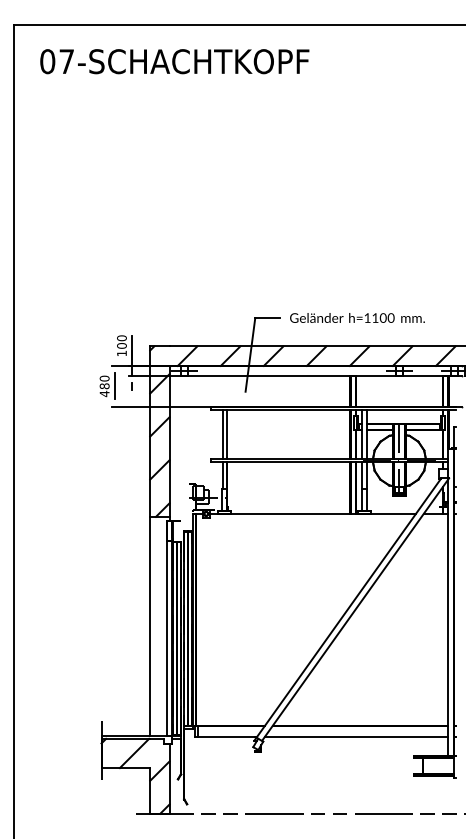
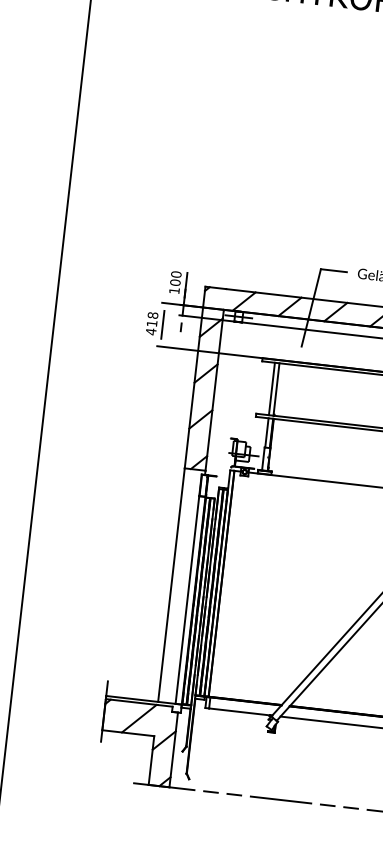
text: (104, 382) -> (152, 319), 480 -> 418

